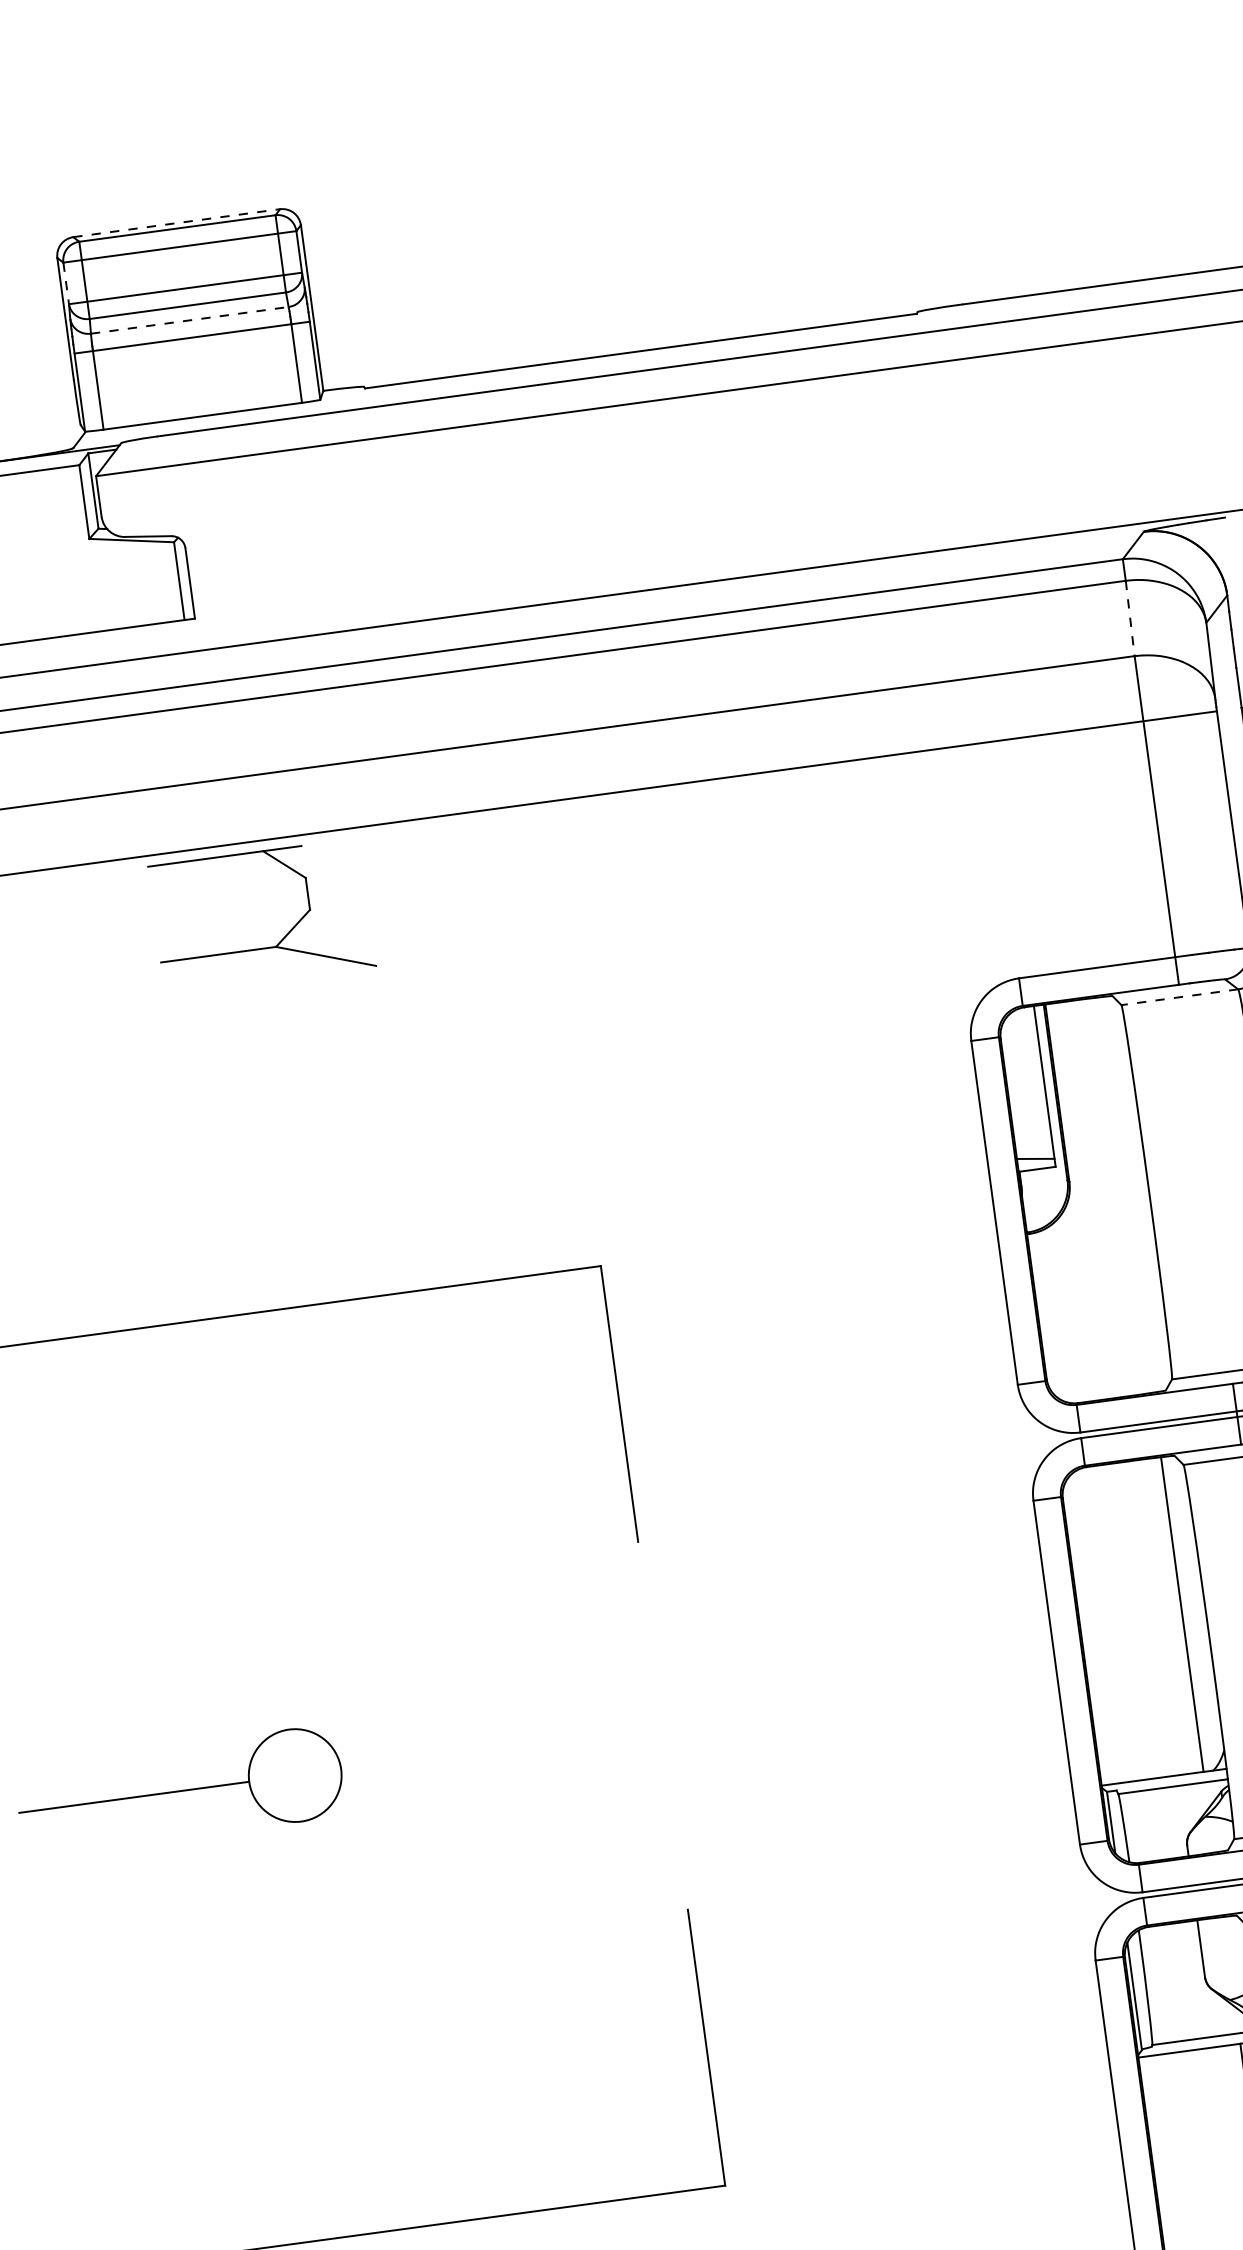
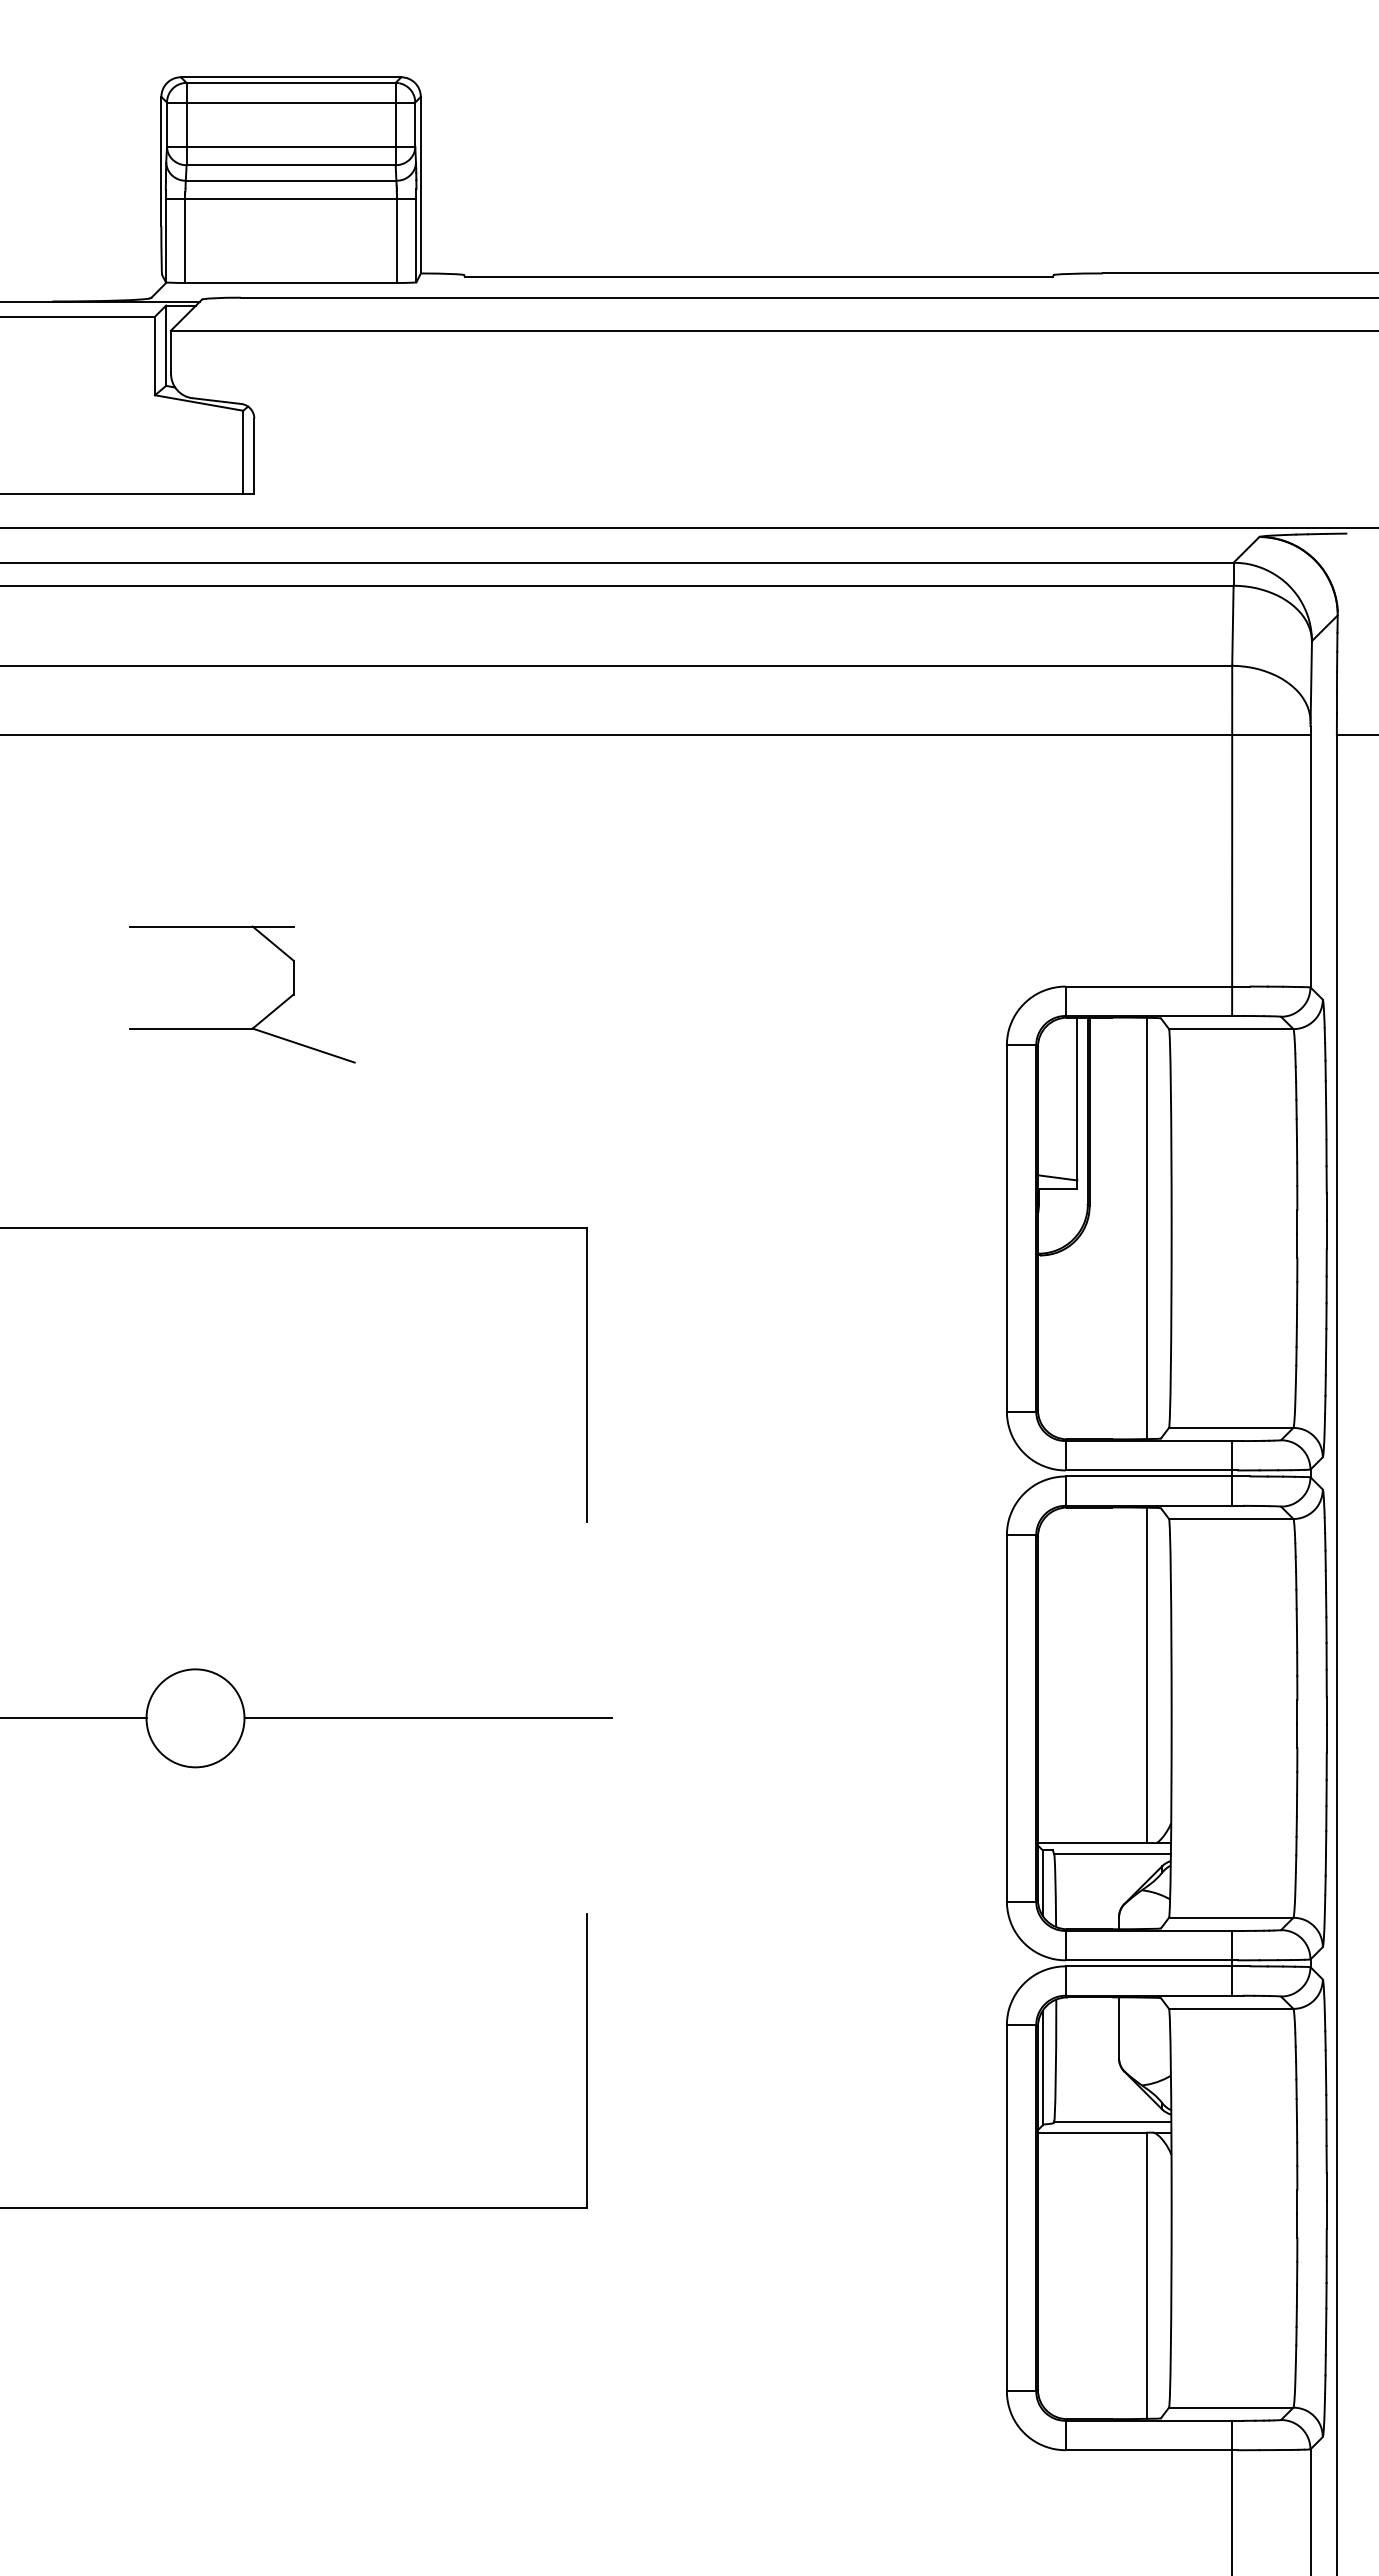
line: (177, 223) -> (291, 77), dashed -> solid
line: (66, 284) -> (167, 125), dashed -> solid
line: (190, 320) -> (291, 180), dashed -> solid
line: (1129, 619) -> (1232, 626), dashed -> solid
part: (282, 938) -> (260, 1020), moved
line: (1179, 997) -> (1230, 1029), dashed -> solid
line: (1125, 1195) -> (1146, 1228), added
line: (512, 1746) -> (427, 1718), added

